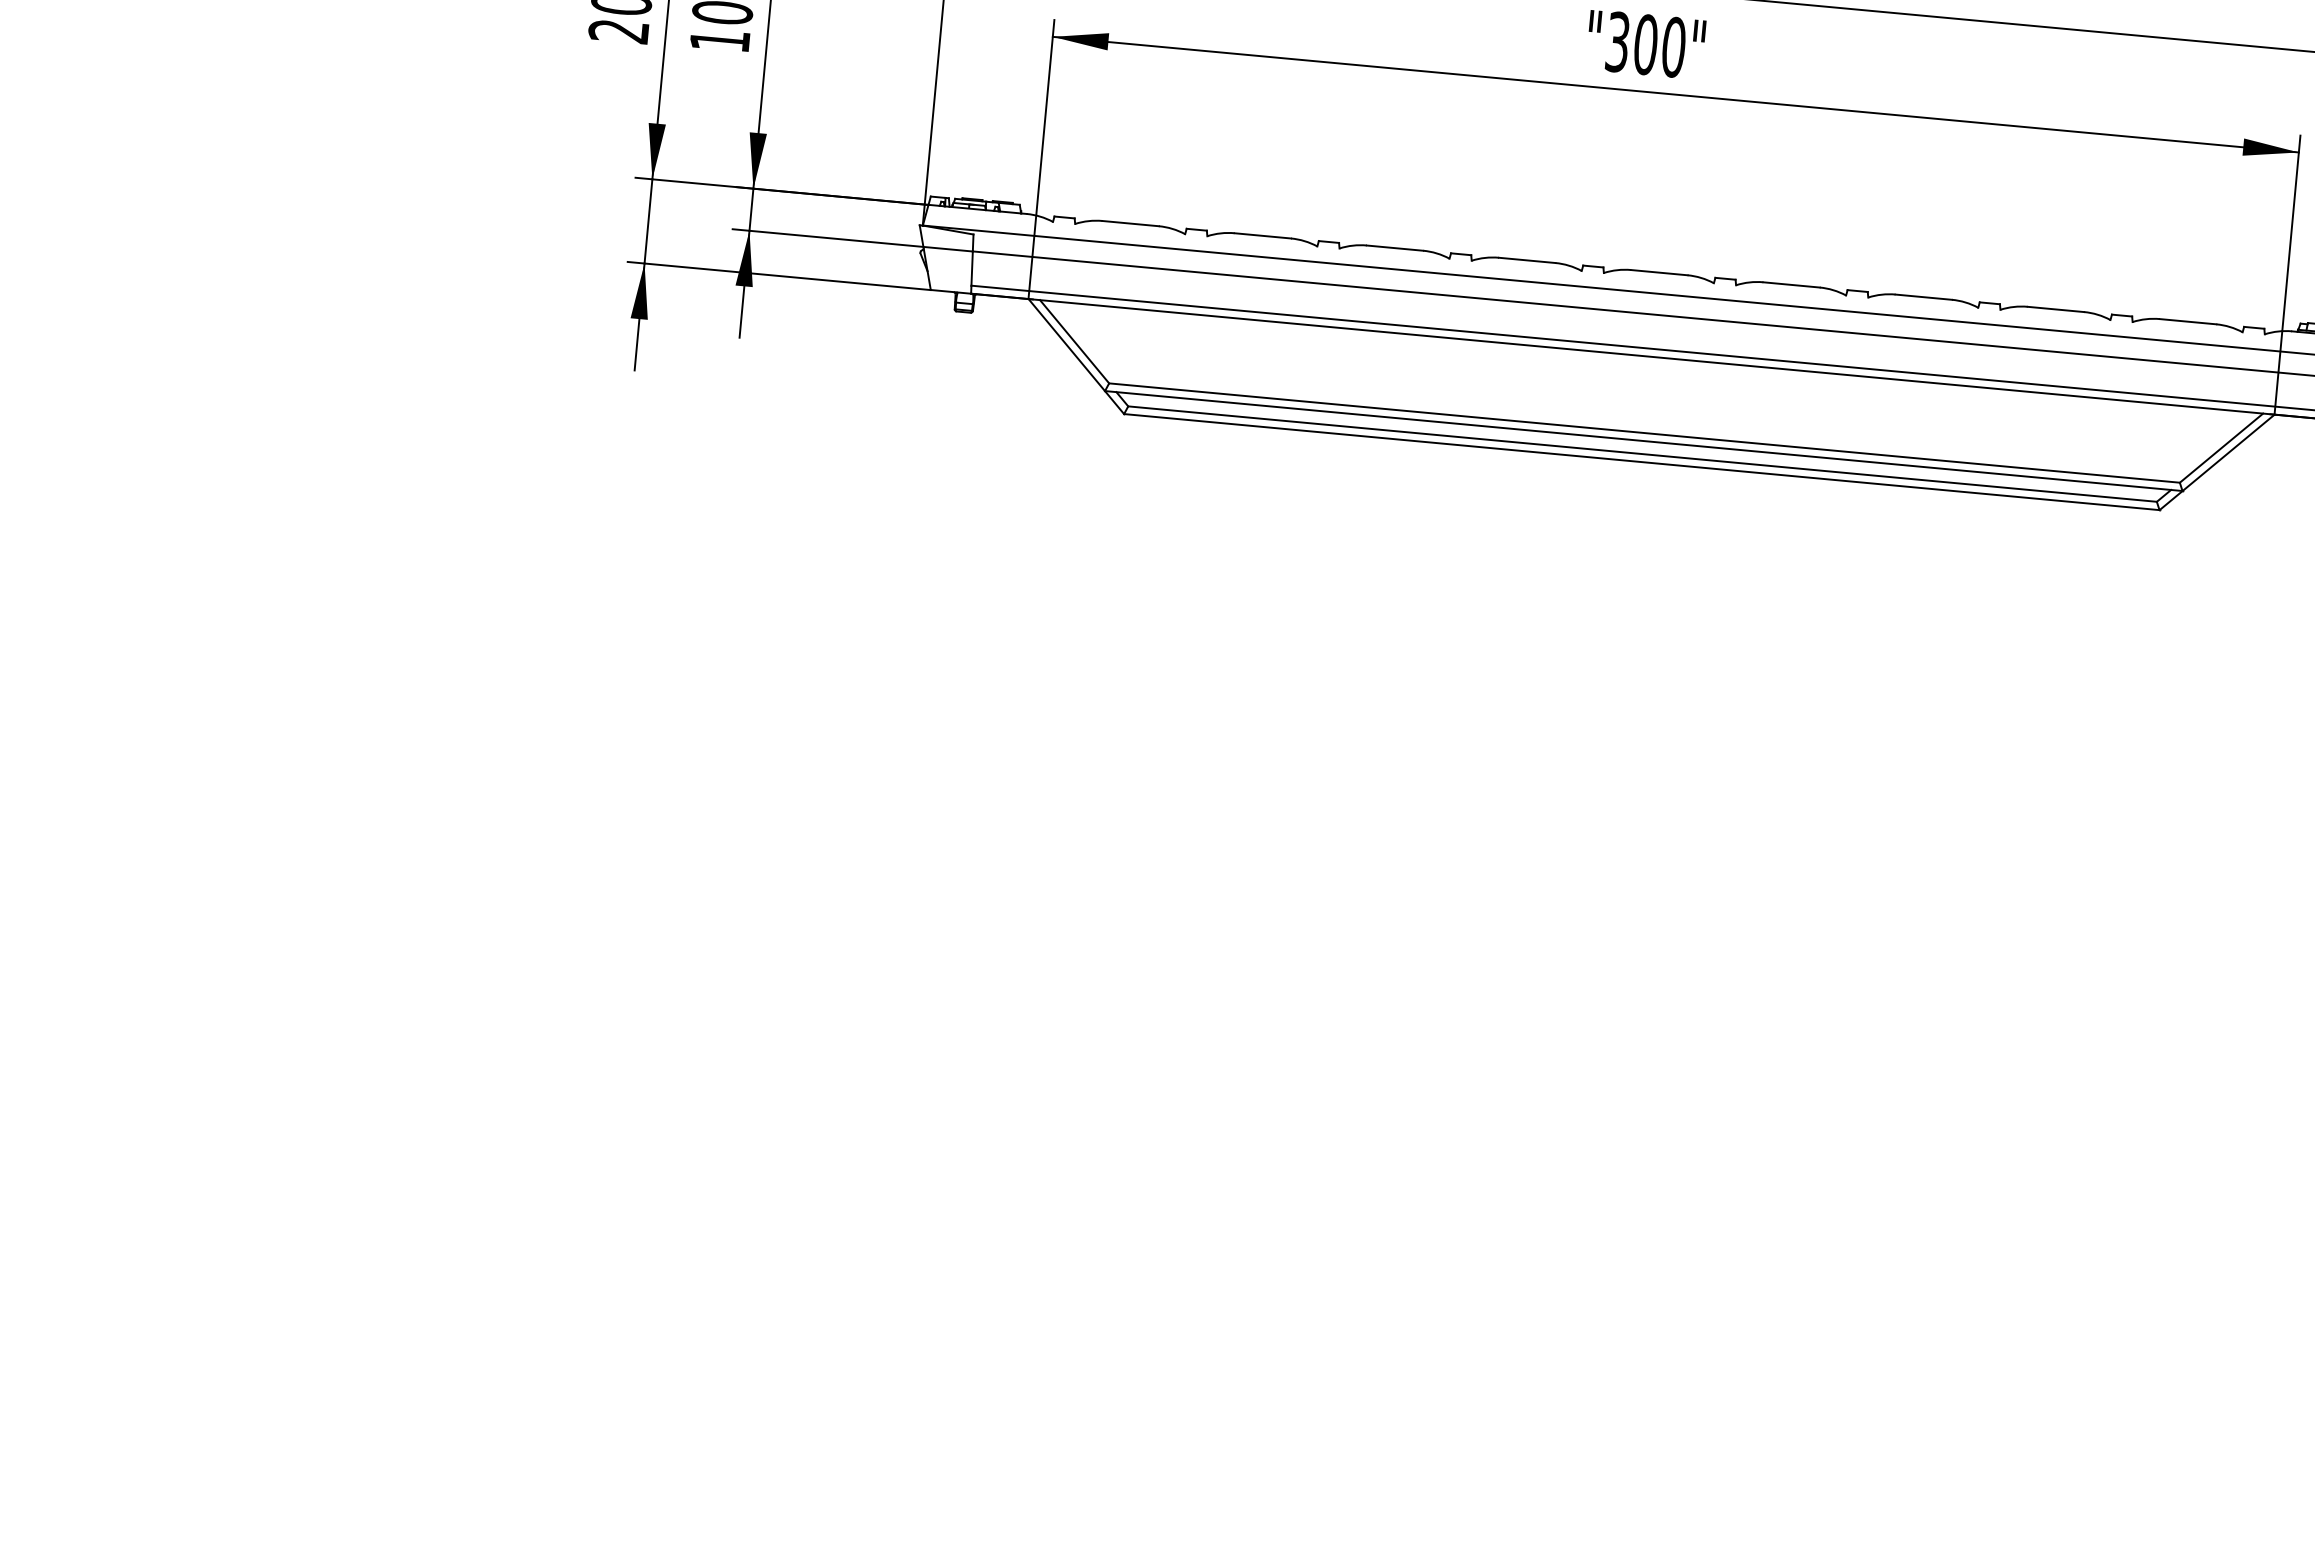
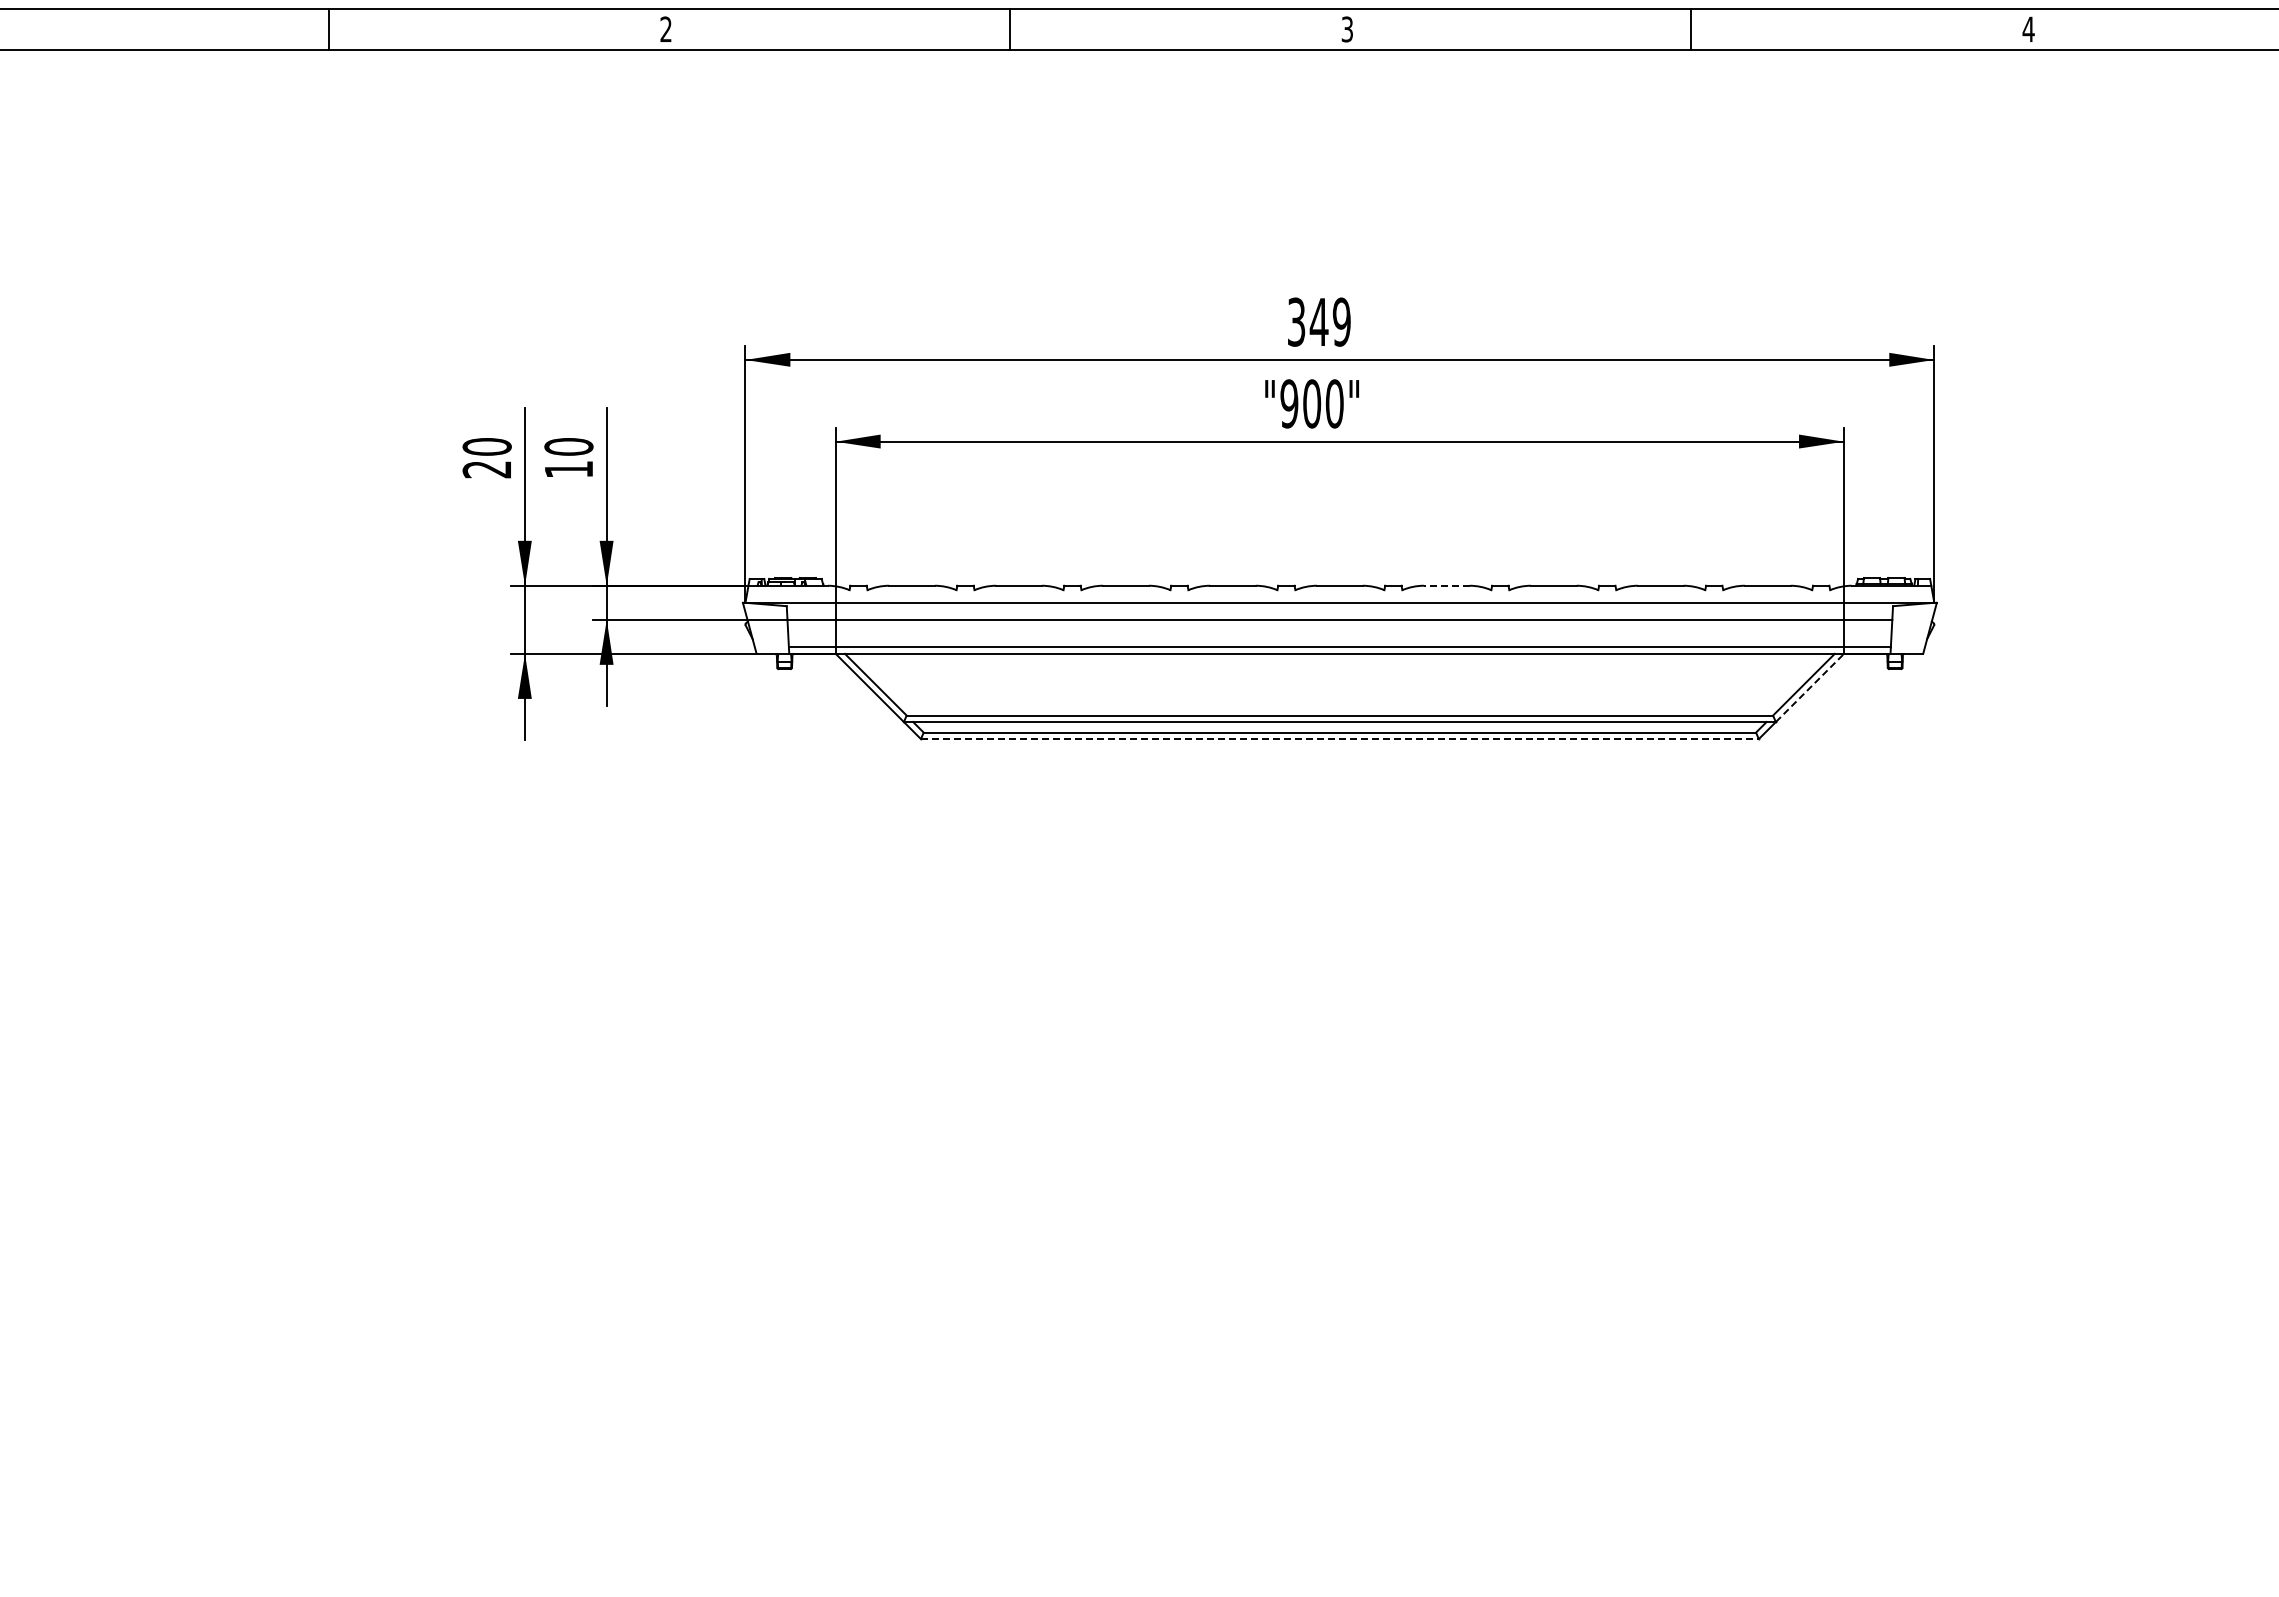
text: (1618, 41) -> (1289, 403), "300" -> "900"
line: (1791, 284) -> (1446, 585), solid -> dashed
line: (2229, 452) -> (1810, 687), solid -> dashed
line: (1641, 462) -> (1339, 739), solid -> dashed

